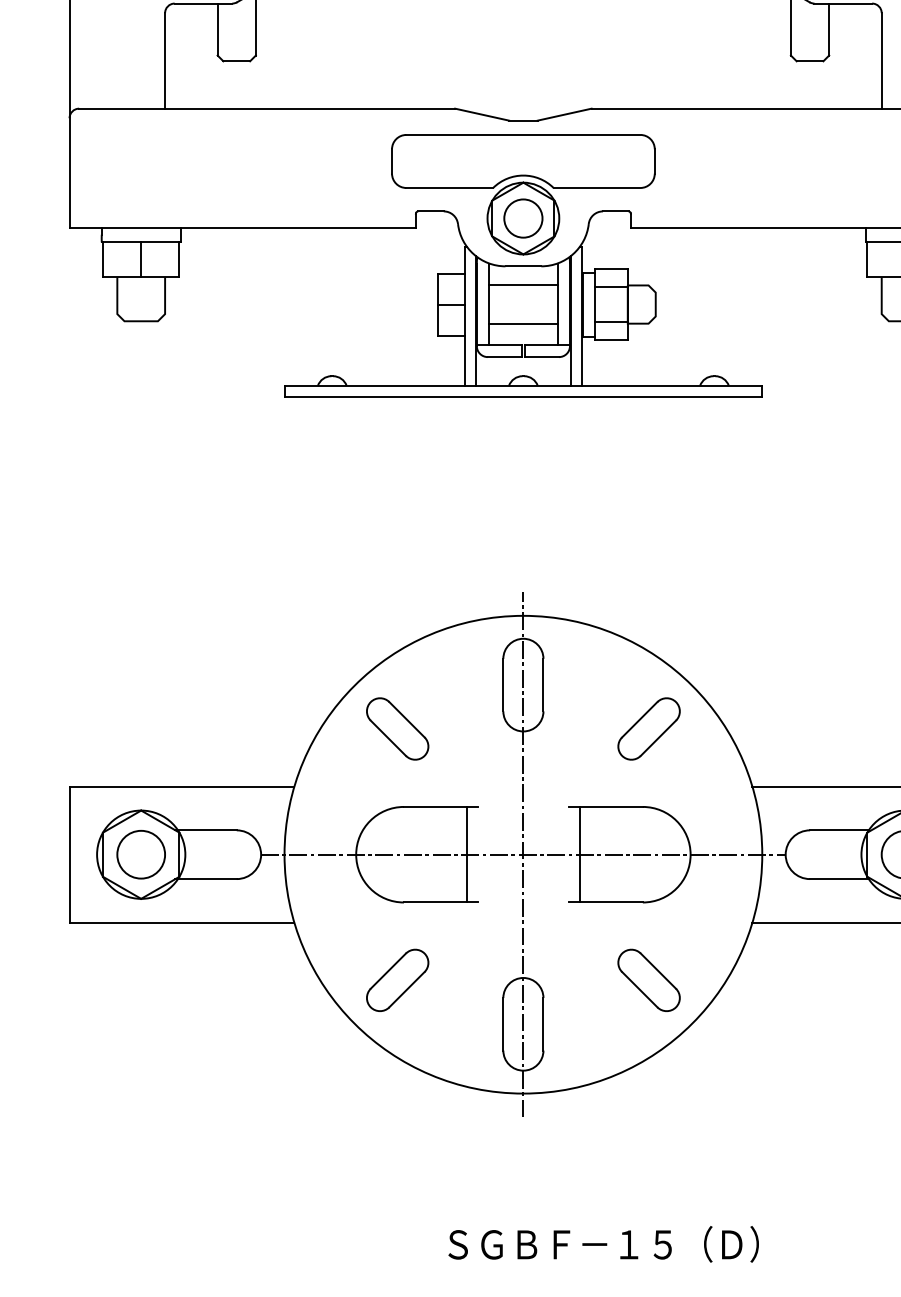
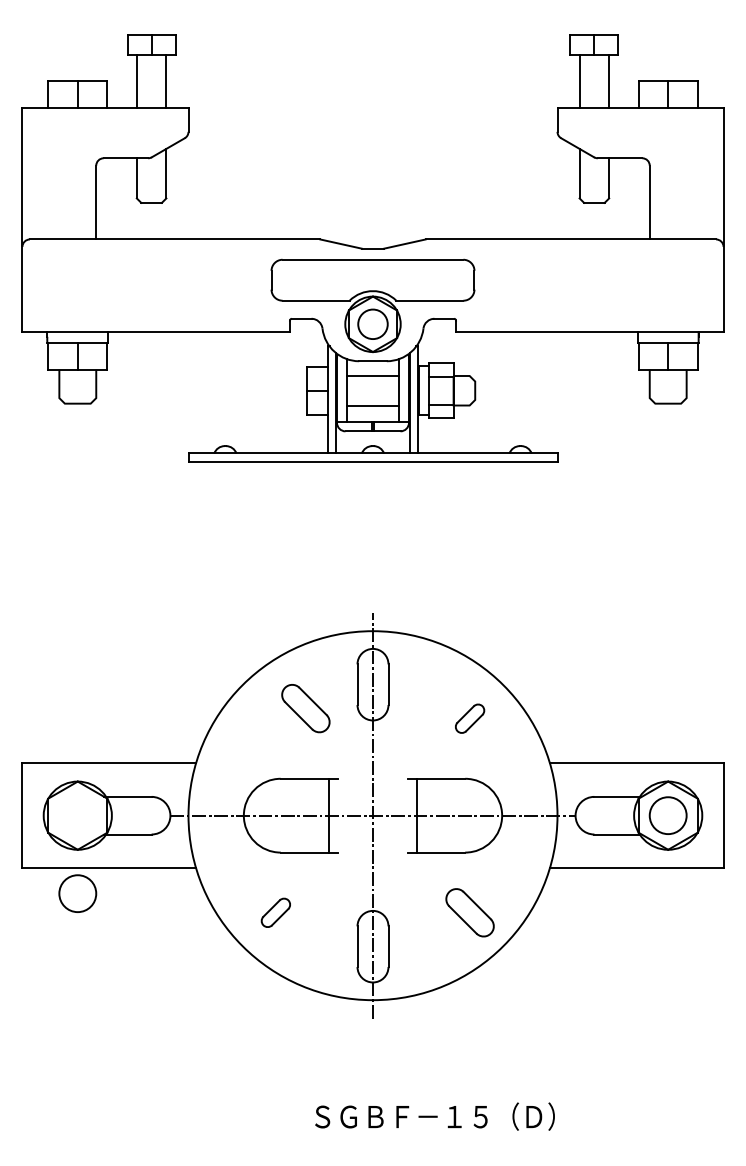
part: (397, 728) -> (305, 708), moved
part: (648, 728) -> (469, 718), size x0.6
circle: (140, 854) -> (77, 893), moved
part: (397, 980) -> (275, 912), size x0.6

